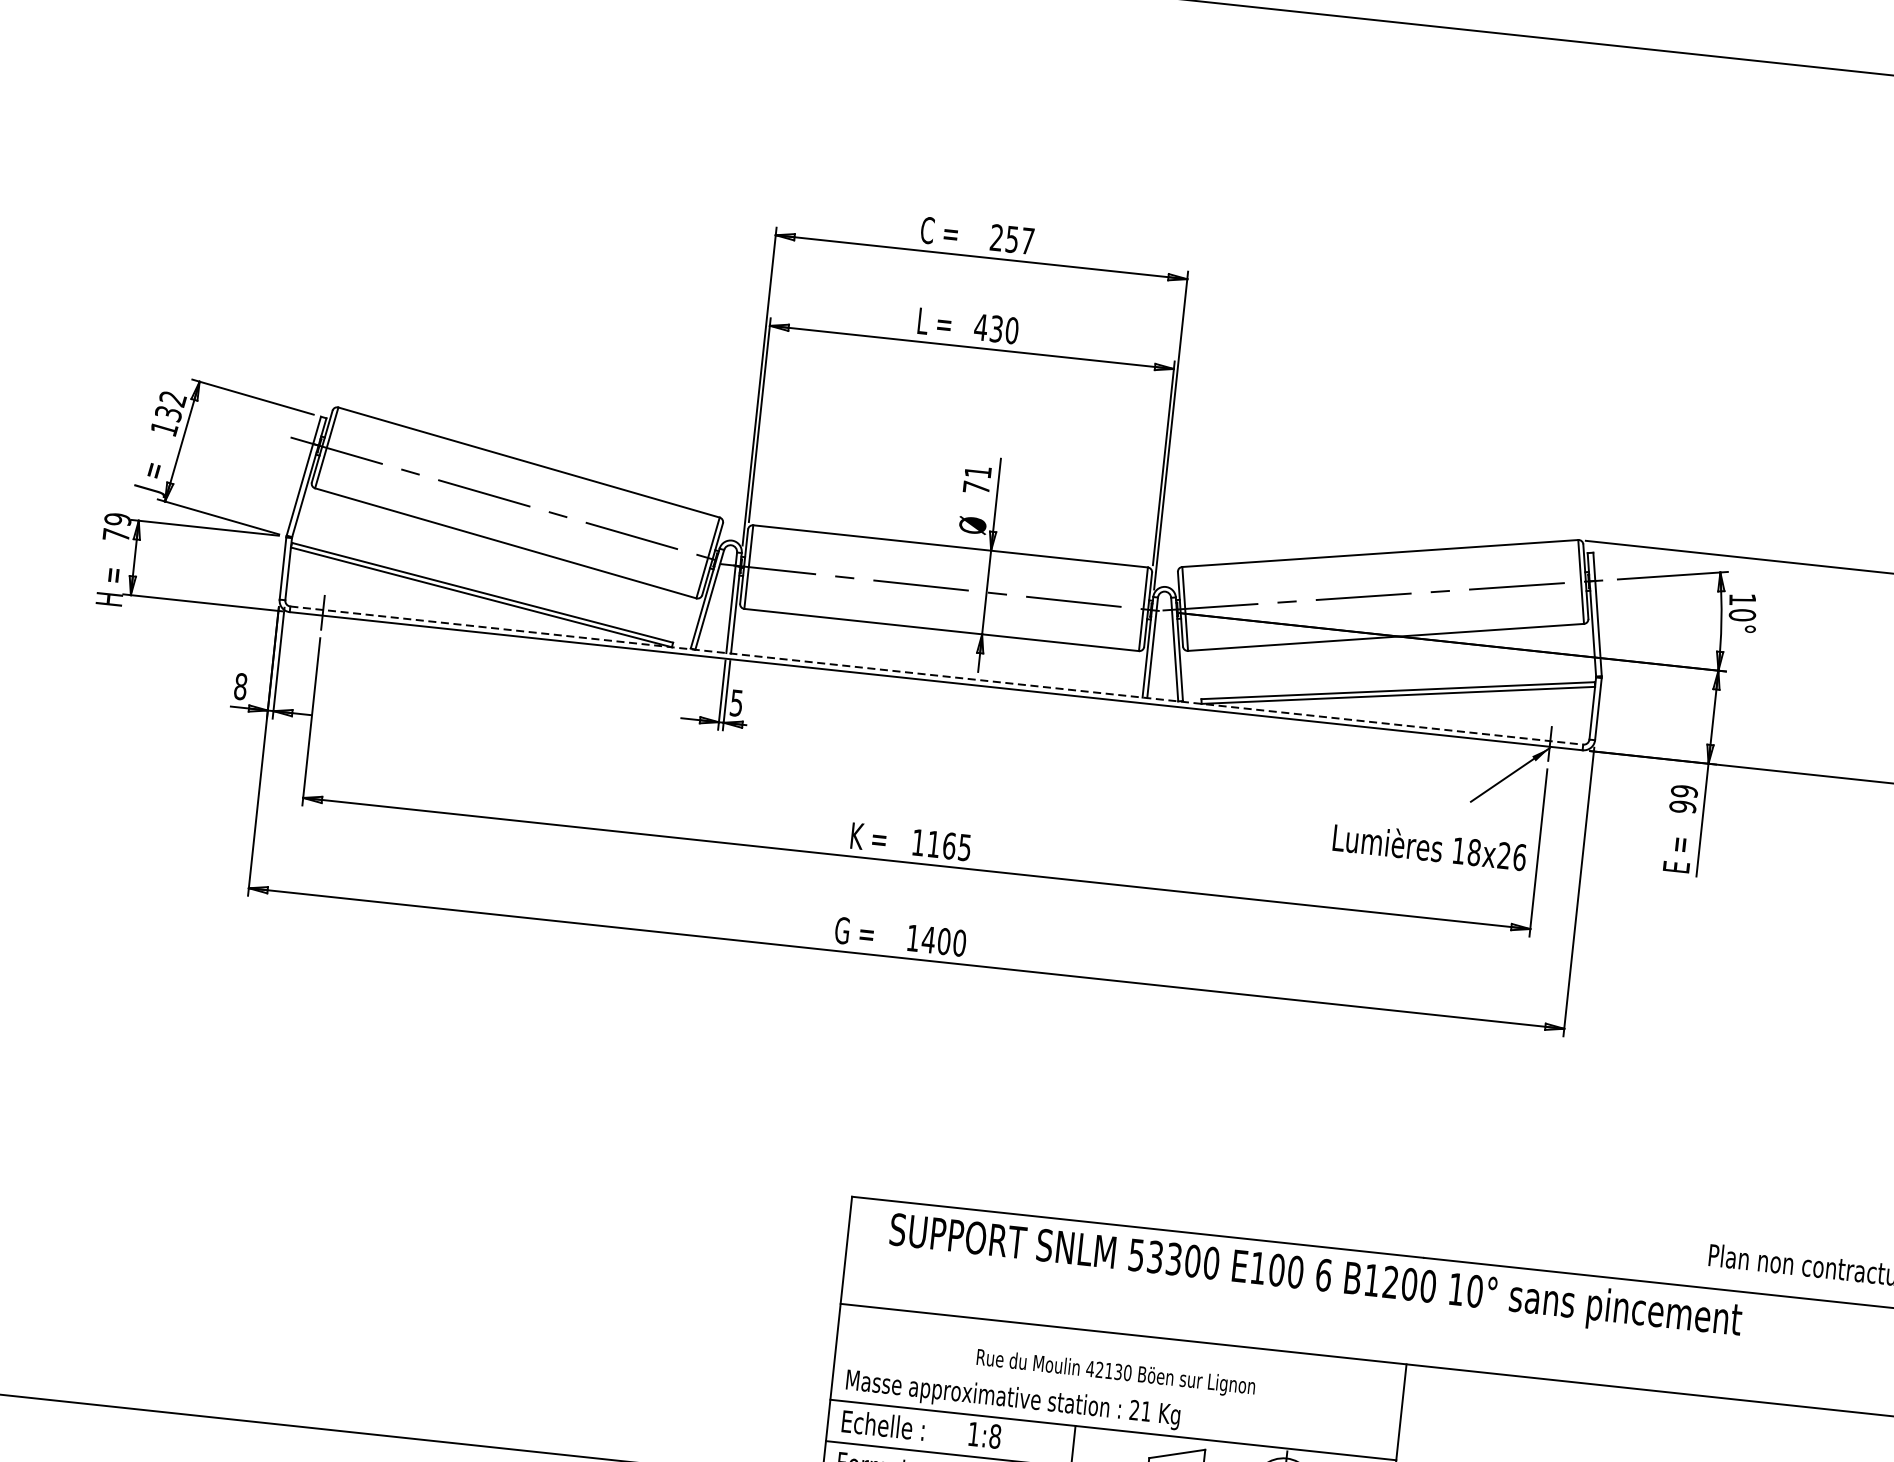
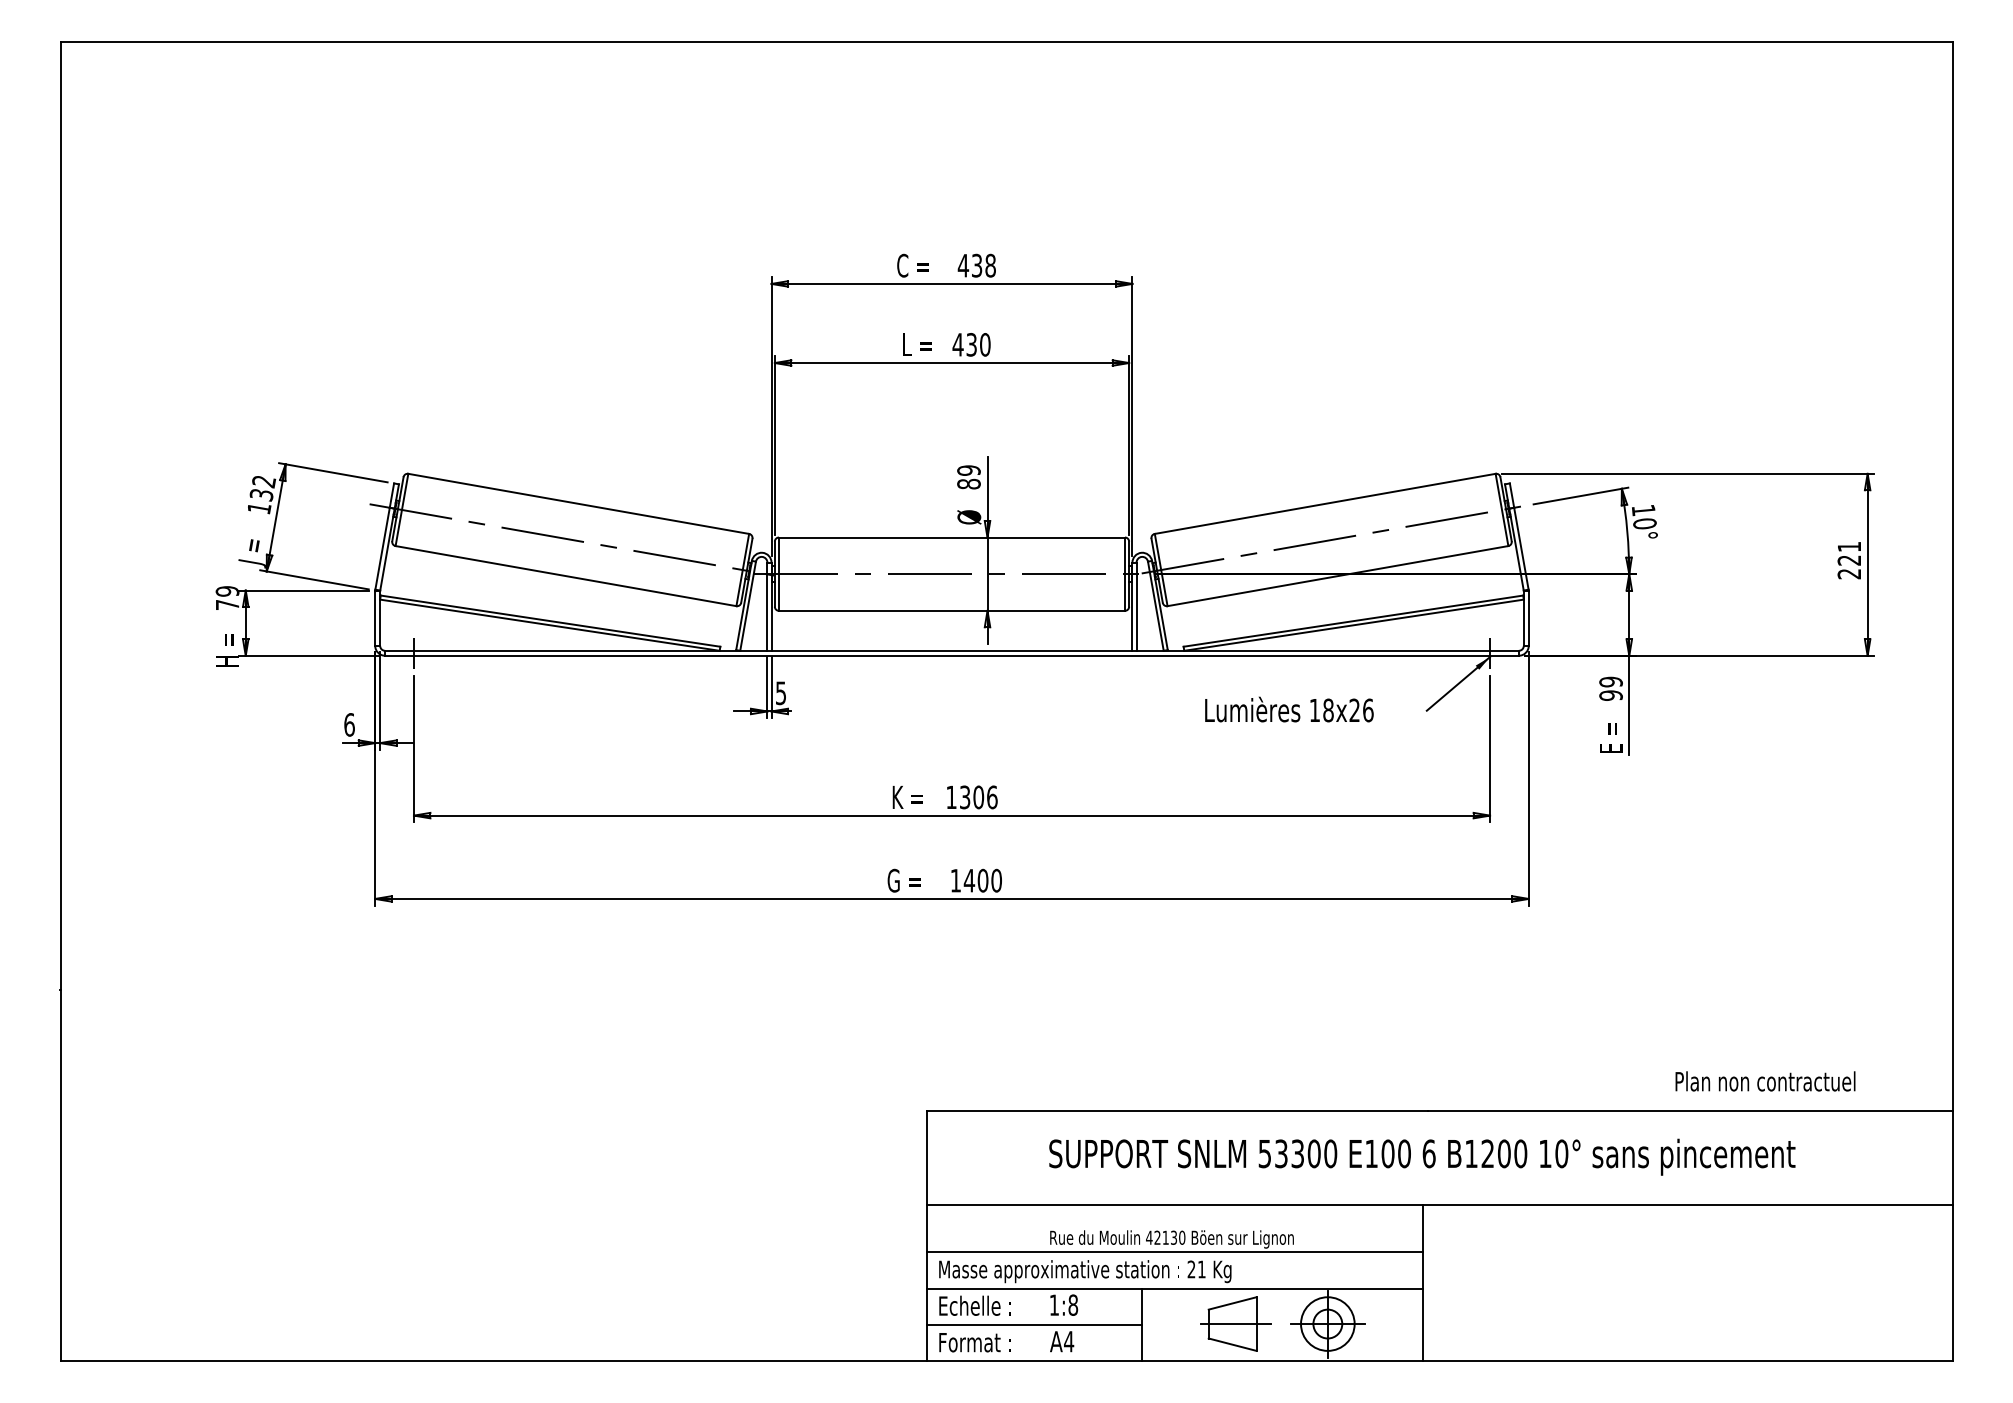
text: (1011, 239) -> (976, 265), 257 -> 438
text: (976, 479) -> (968, 477), 71 -> 89
line: (936, 675) -> (951, 650), dashed -> solid
text: (240, 686) -> (349, 724), 8 -> 6
text: (949, 846) -> (978, 797), 1165 -> 1306
text: (1430, 846) -> (1289, 709), moved
text: (1315, 1277) -> (1422, 1156), moved
line: (1117, 1388) -> (1174, 1252), added

